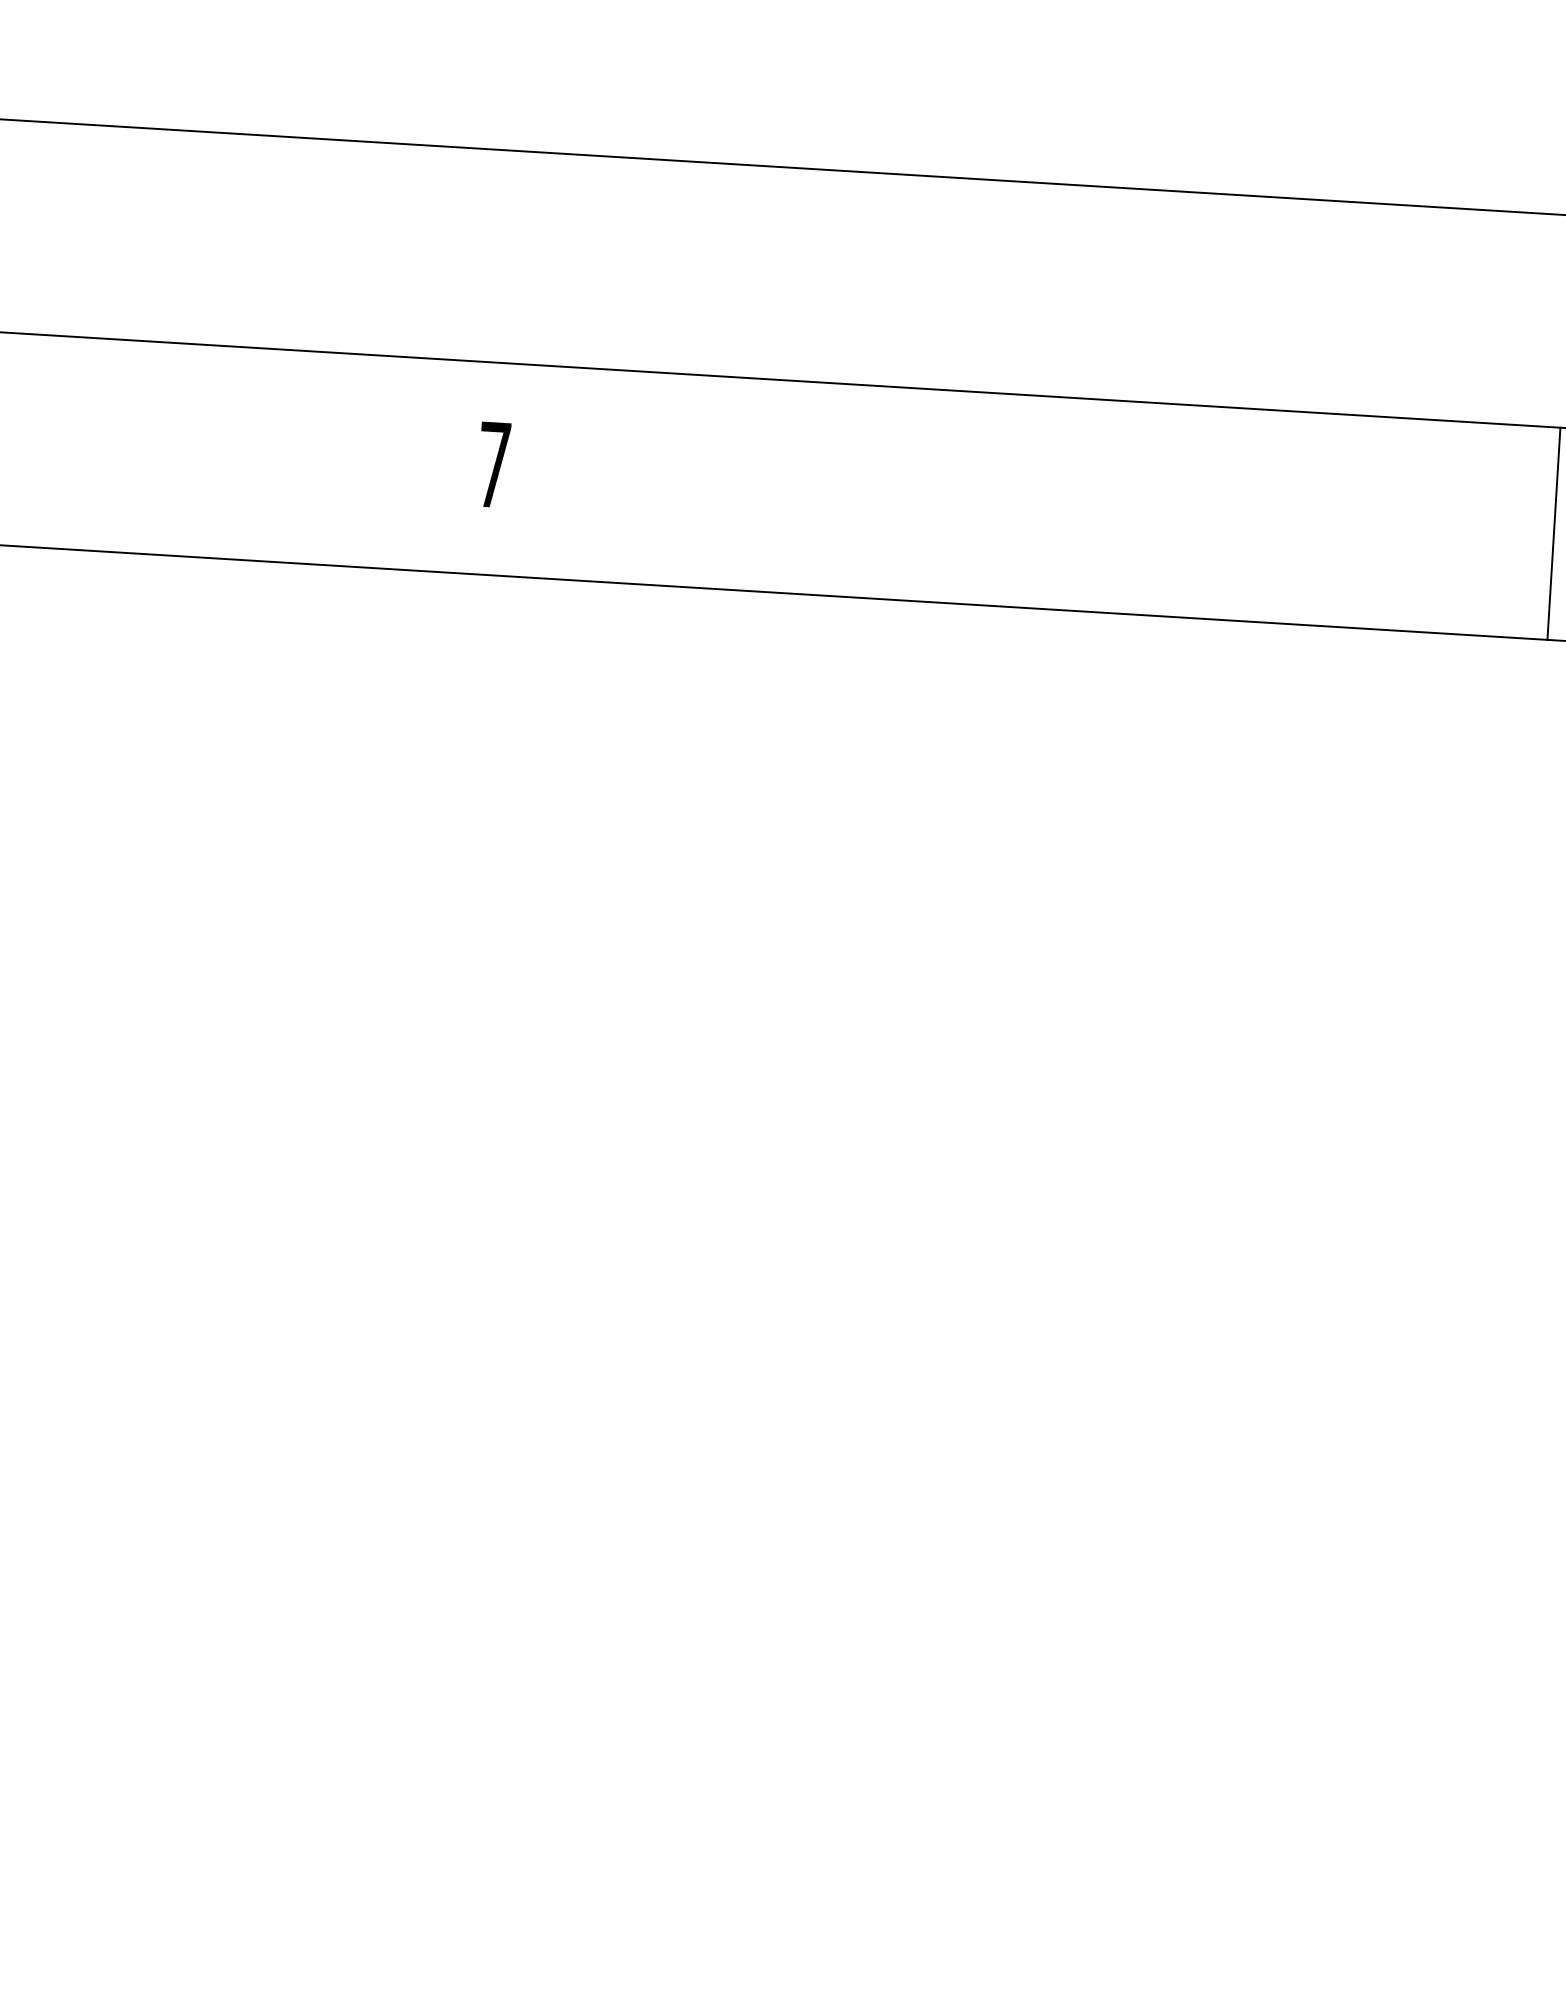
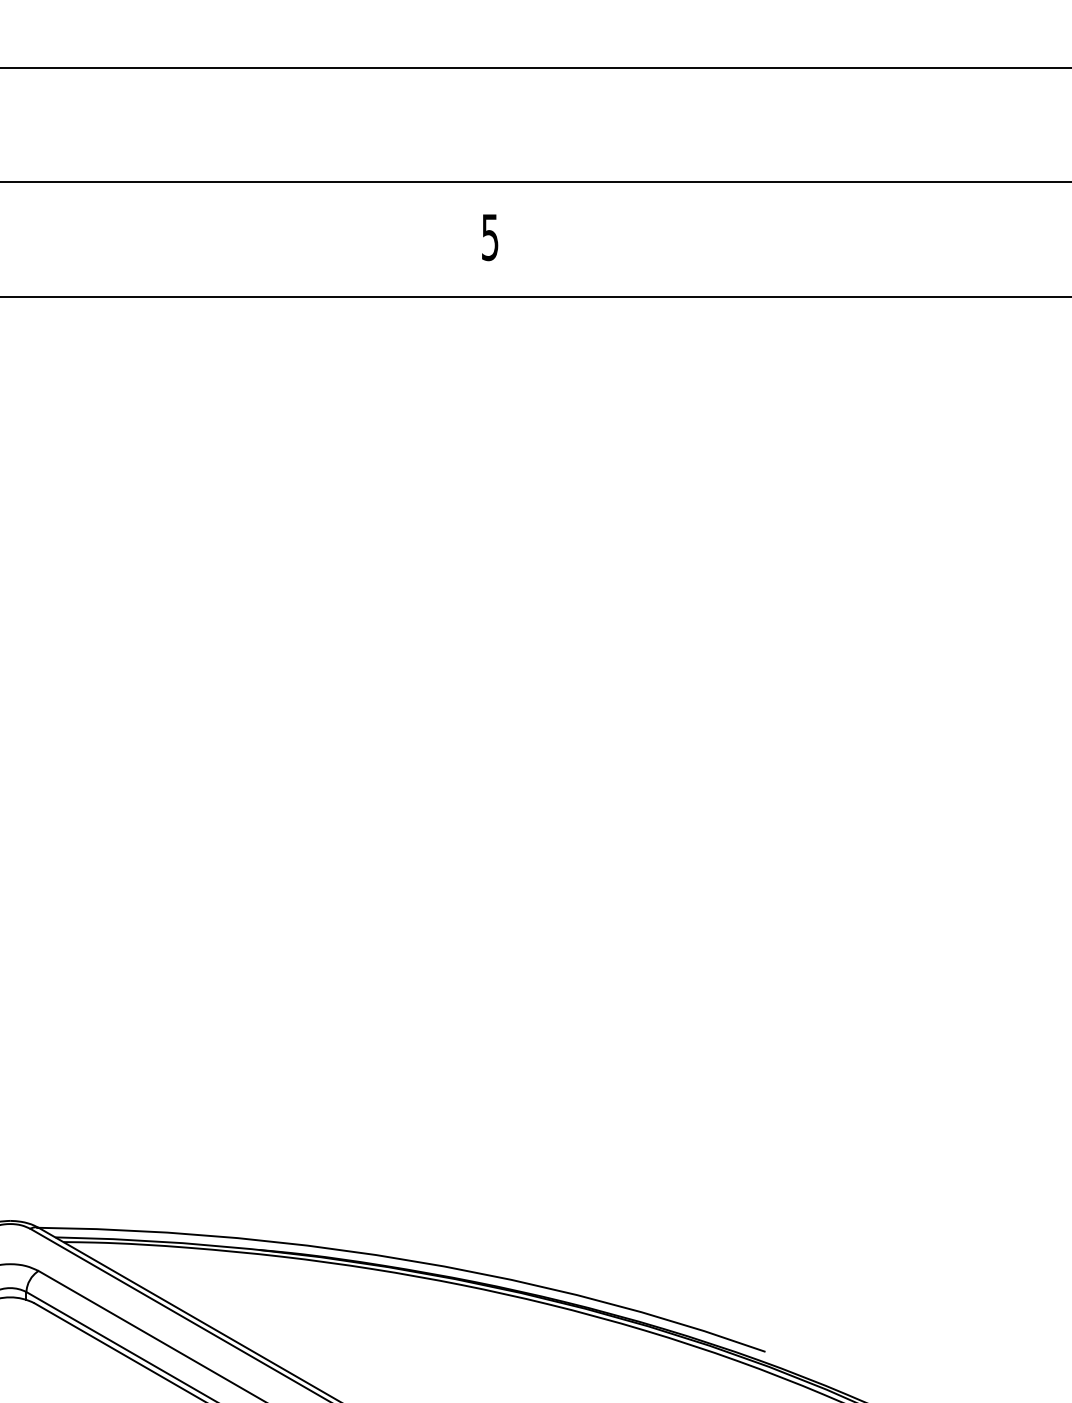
text: (494, 465) -> (490, 237), 7 -> 5
line: (1553, 533) -> (1062, 239), removed

